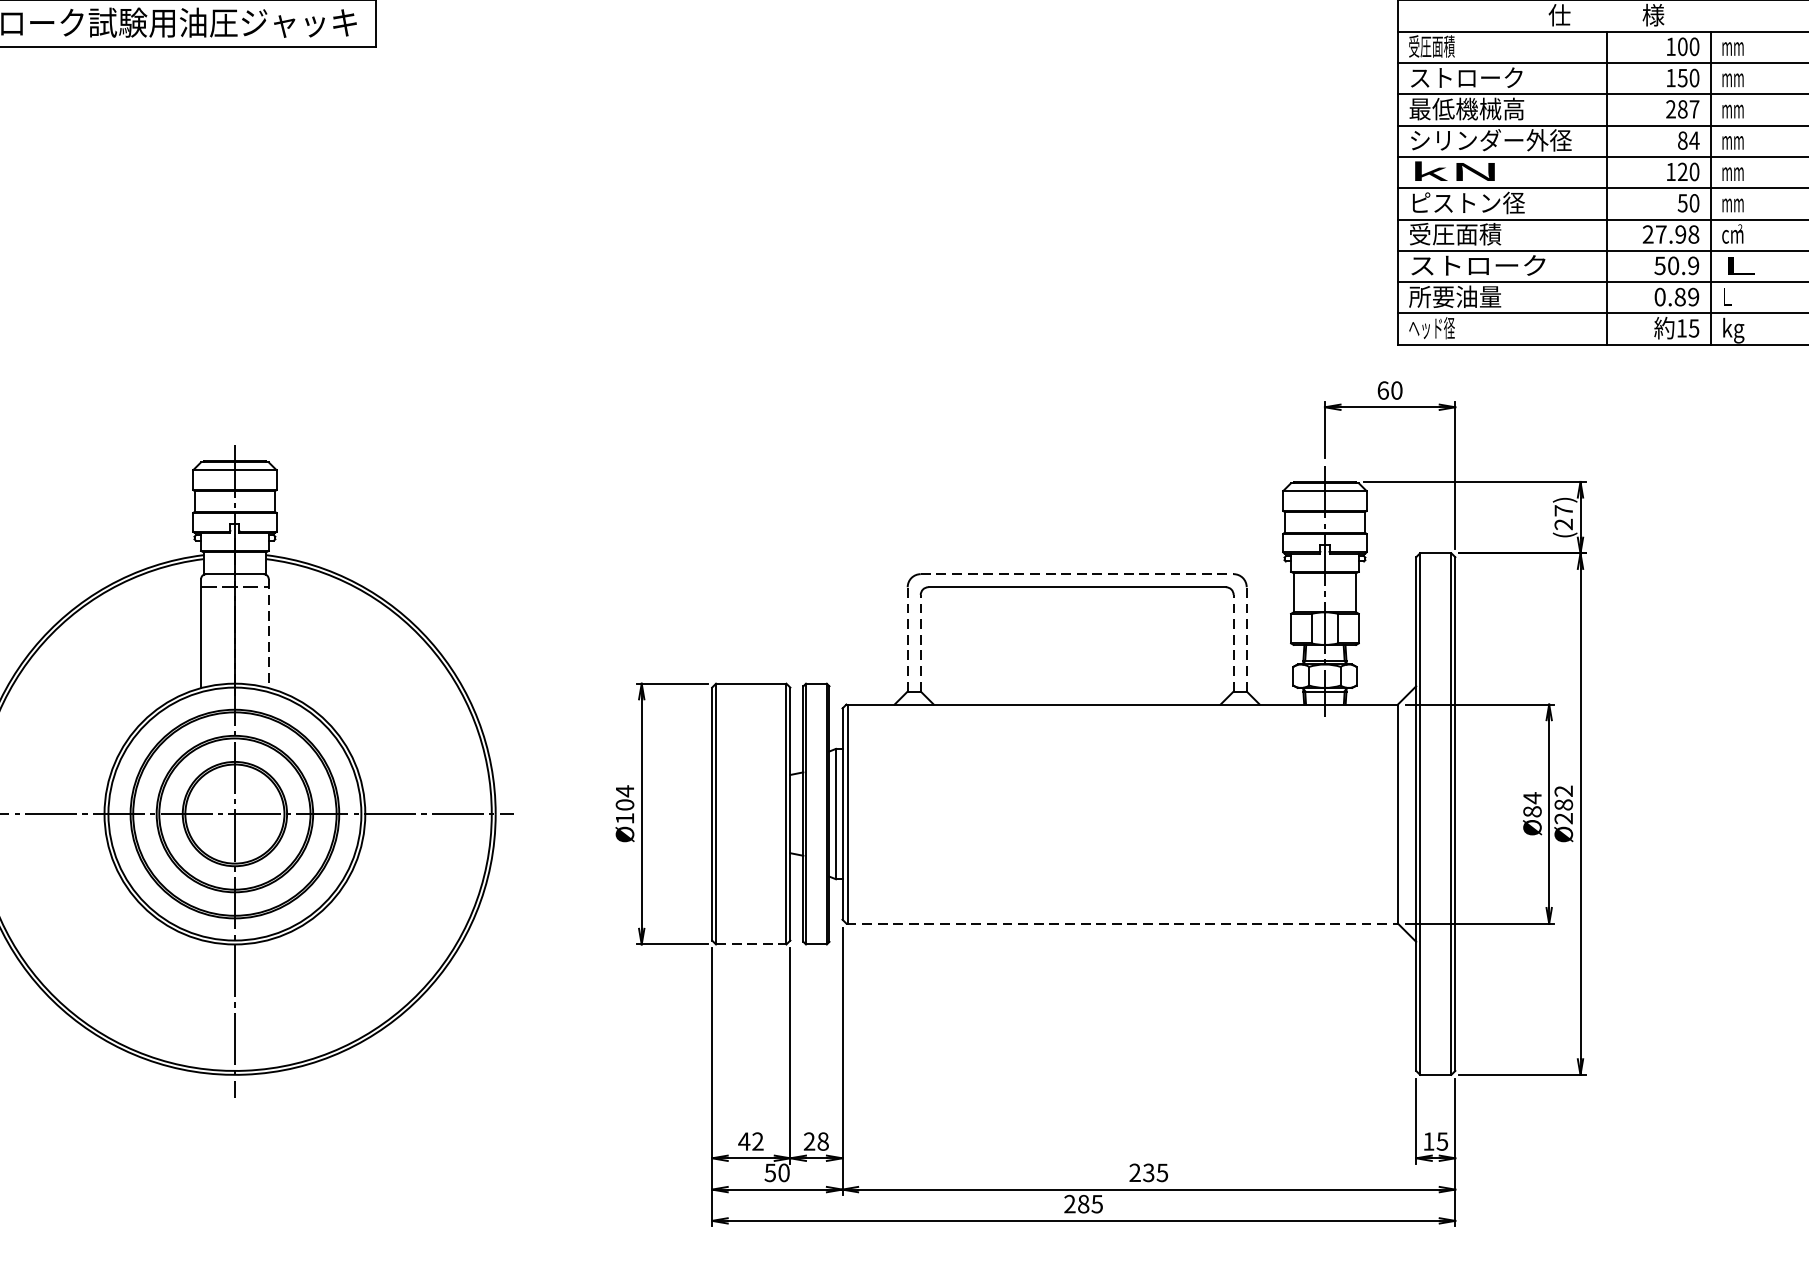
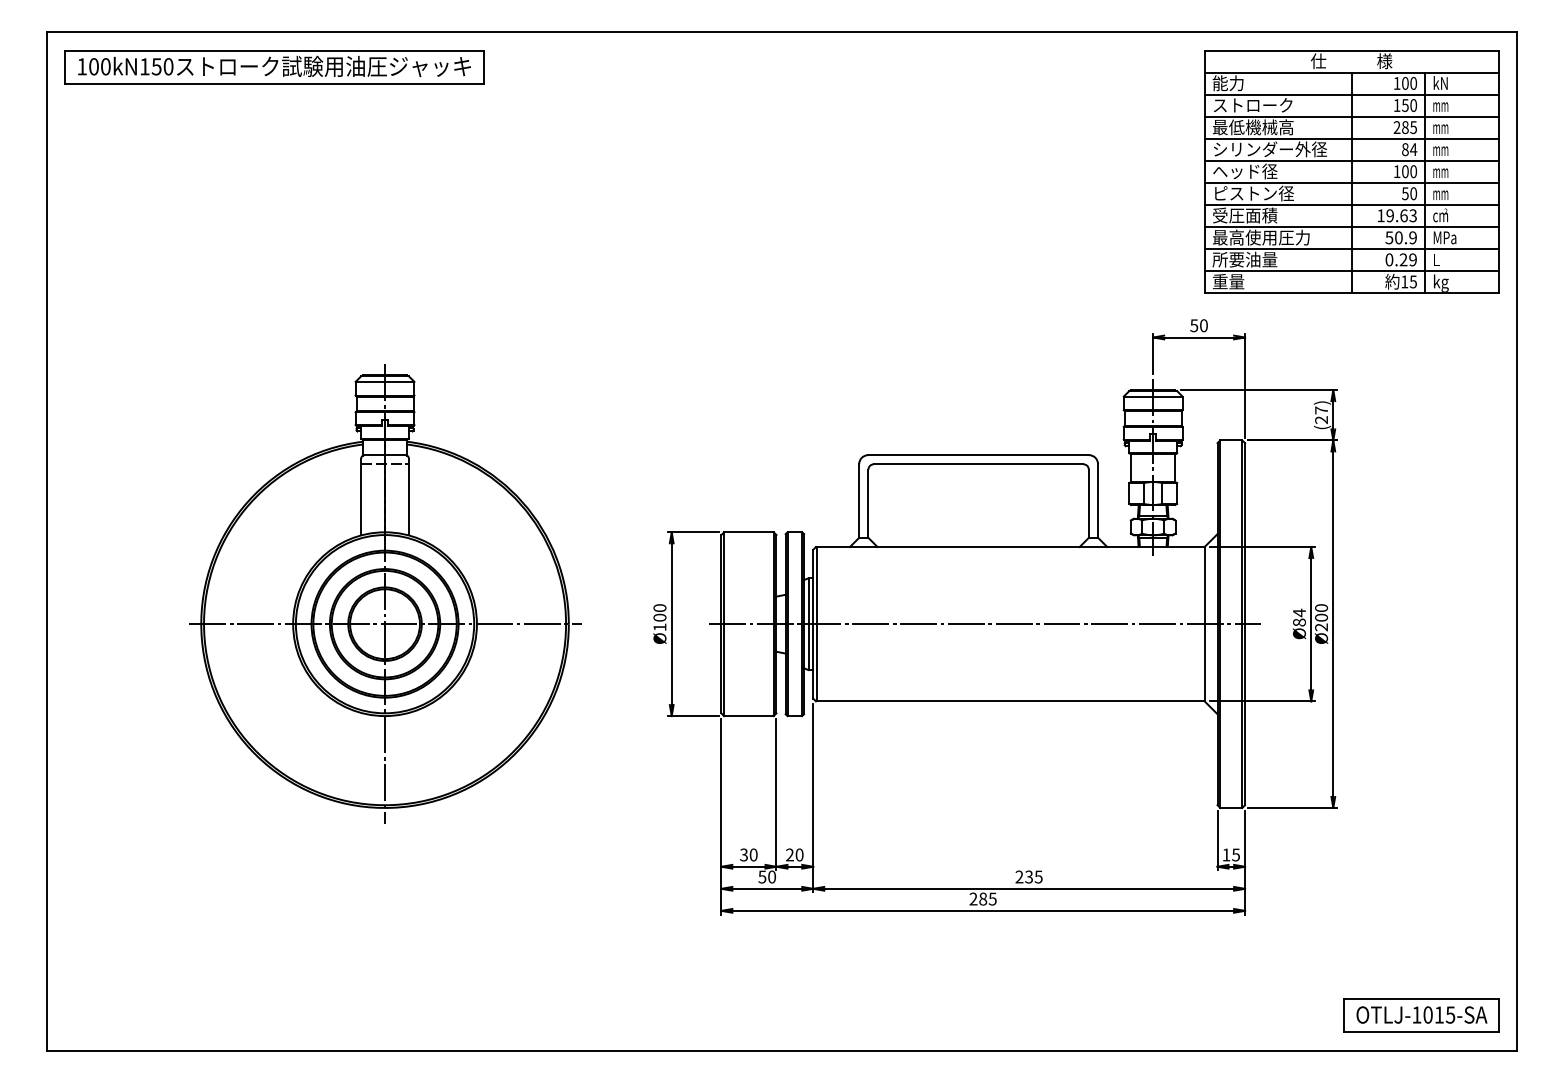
text: (1732, 45) -> (1440, 82), mm -> kN
text: (1431, 46) -> (1228, 83), 受圧面積 -> 能力
text: (1694, 109) -> (1413, 127), 287 -> 285
text: (1455, 171) -> (1245, 171), kN -> ヘッド径
text: (1682, 171) -> (1405, 171), 120 -> 100
text: (1670, 234) -> (1396, 215), 27.98 -> 19.63
text: (1478, 265) -> (1261, 237), ストローク -> 最高使用圧力
text: (1738, 265) -> (1444, 237), L -> MPa
text: (1680, 296) -> (1403, 259), 0.89 -> 0.29
text: (1431, 327) -> (1228, 281), ヘッド径 -> 重量
text: (1383, 390) -> (1194, 325), 60 -> 50
line: (1078, 574) -> (979, 455), dashed -> solid
line: (268, 634) -> (408, 497), dashed -> solid
line: (908, 639) -> (859, 501), dashed -> solid
line: (1247, 639) -> (1098, 501), dashed -> solid
line: (920, 642) -> (868, 503), dashed -> solid
line: (1233, 642) -> (1088, 503), dashed -> solid
text: (624, 790) -> (659, 607), Ø104 -> Ø100
text: (1563, 797) -> (1321, 612), Ø282 -> Ø200
line: (1085, 814) -> (984, 624), added
line: (1122, 923) -> (1010, 701), dashed -> solid
line: (750, 945) -> (748, 716), dashed -> solid
text: (750, 1140) -> (748, 854), 42 -> 30
text: (823, 1142) -> (799, 855), 28 -> 20

